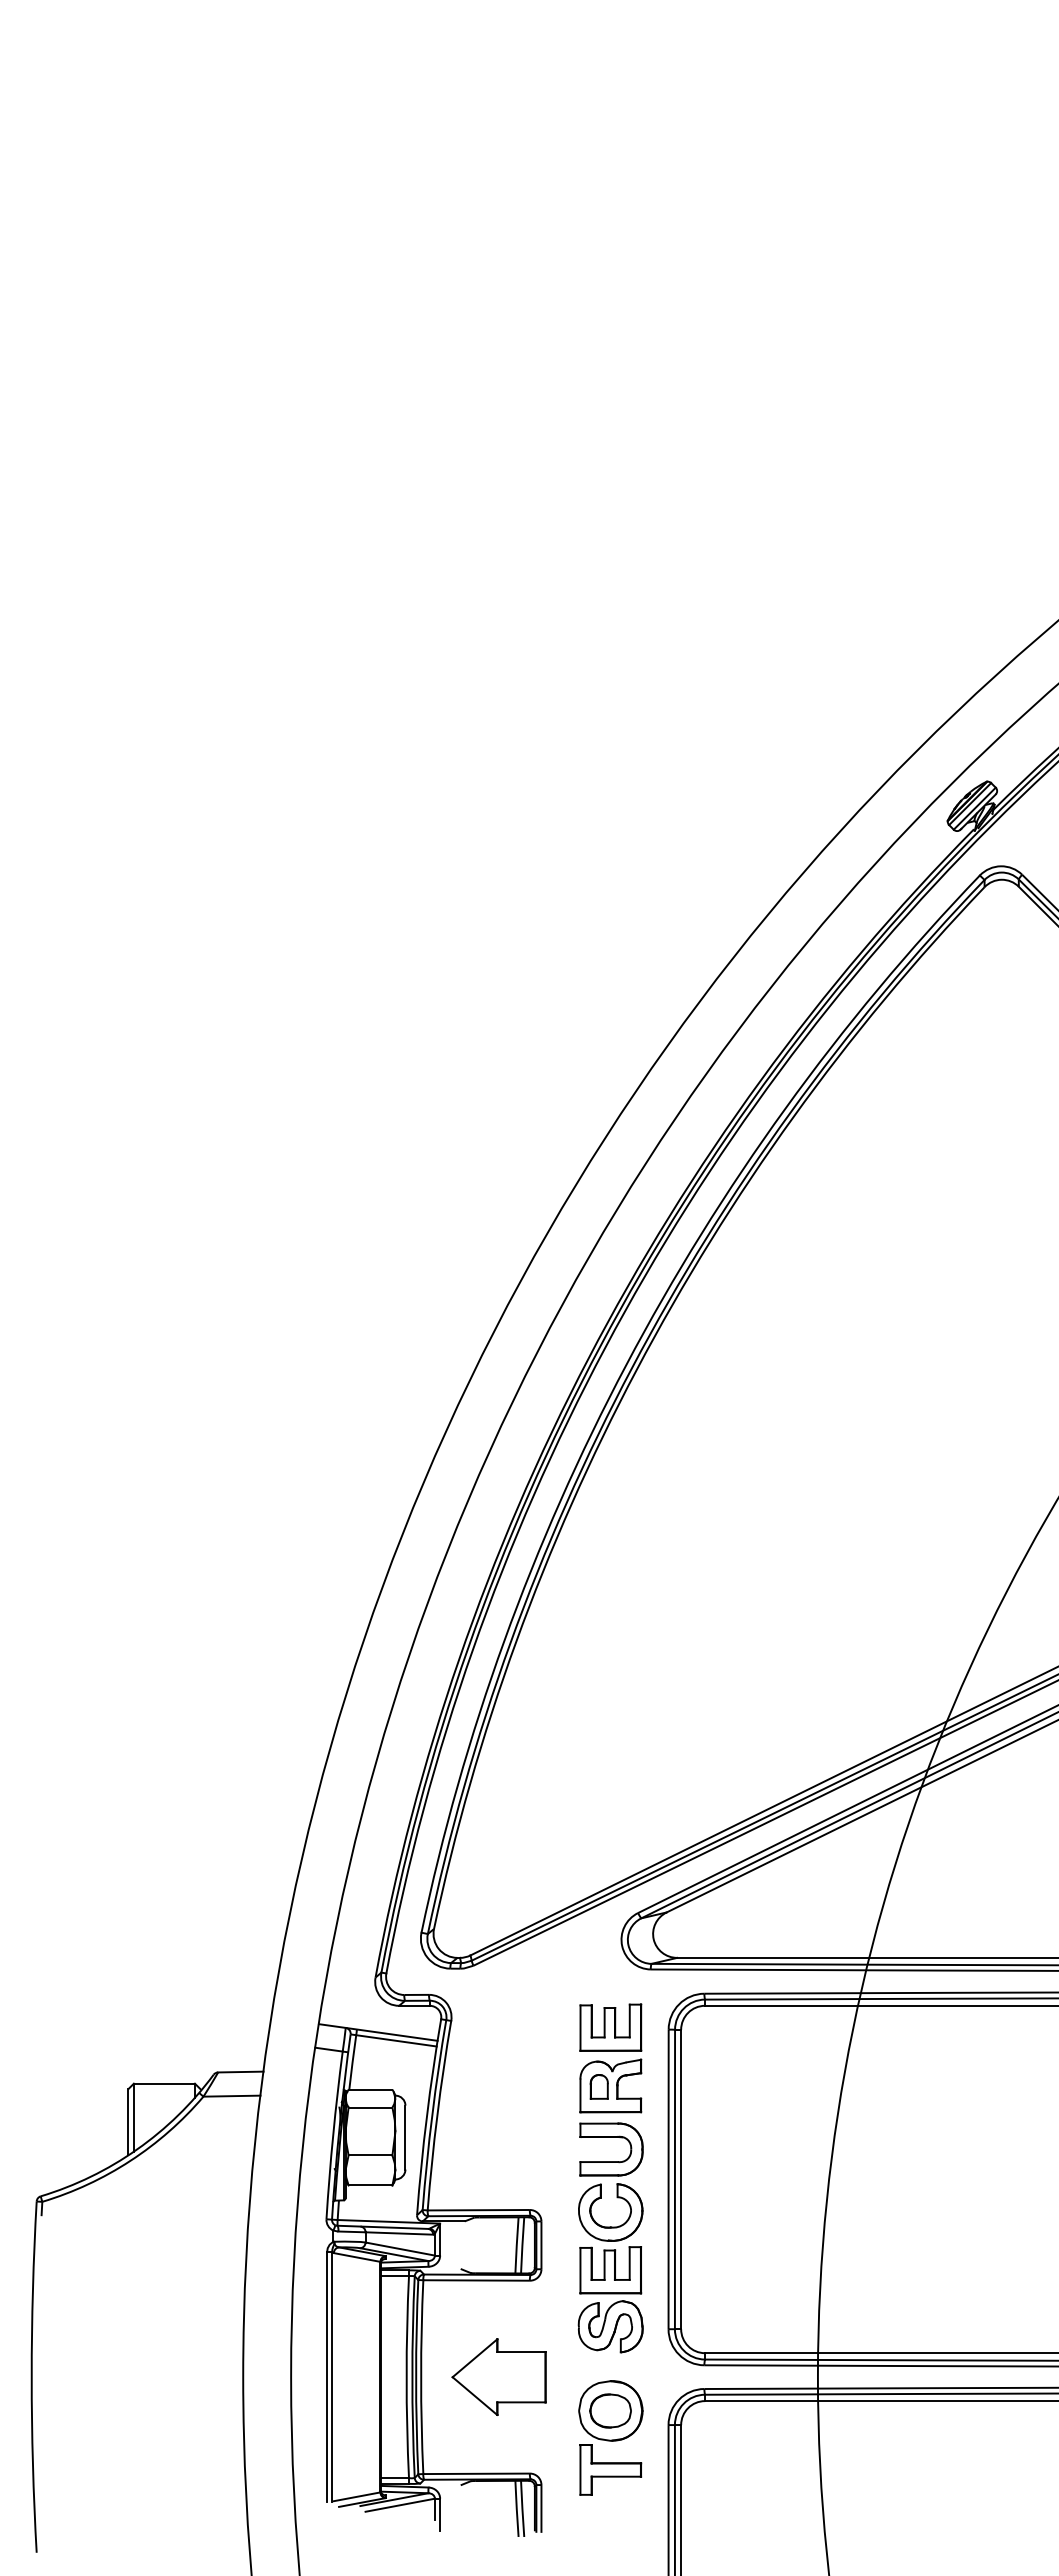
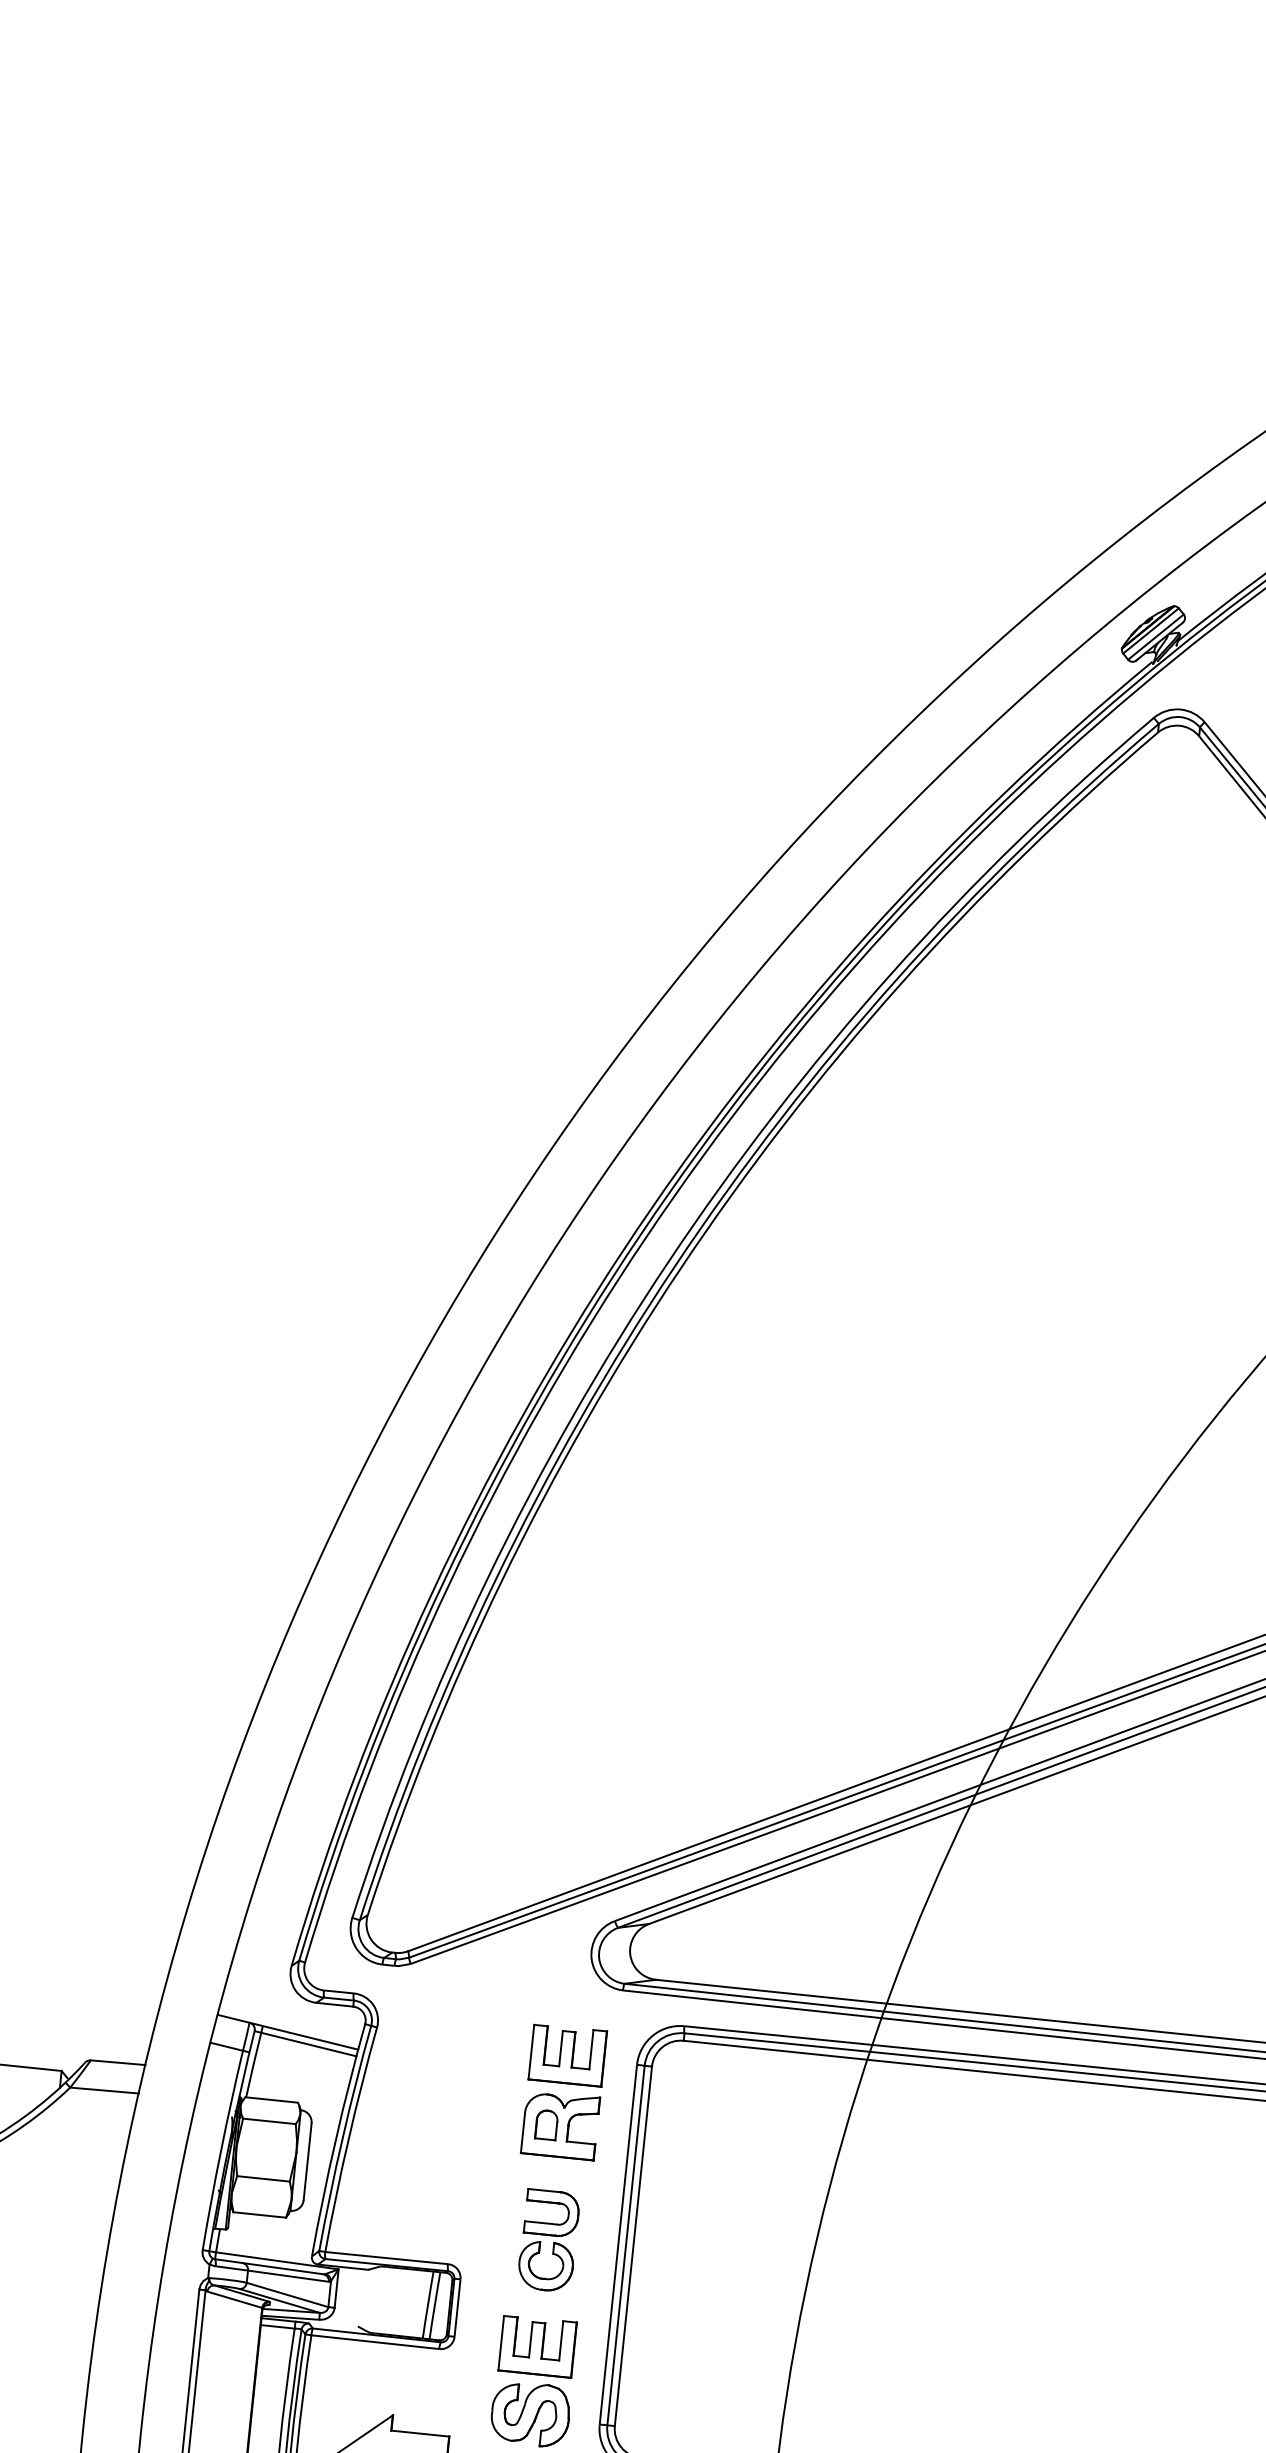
part: (610, 2181) -> (548, 2239), size x0.7

